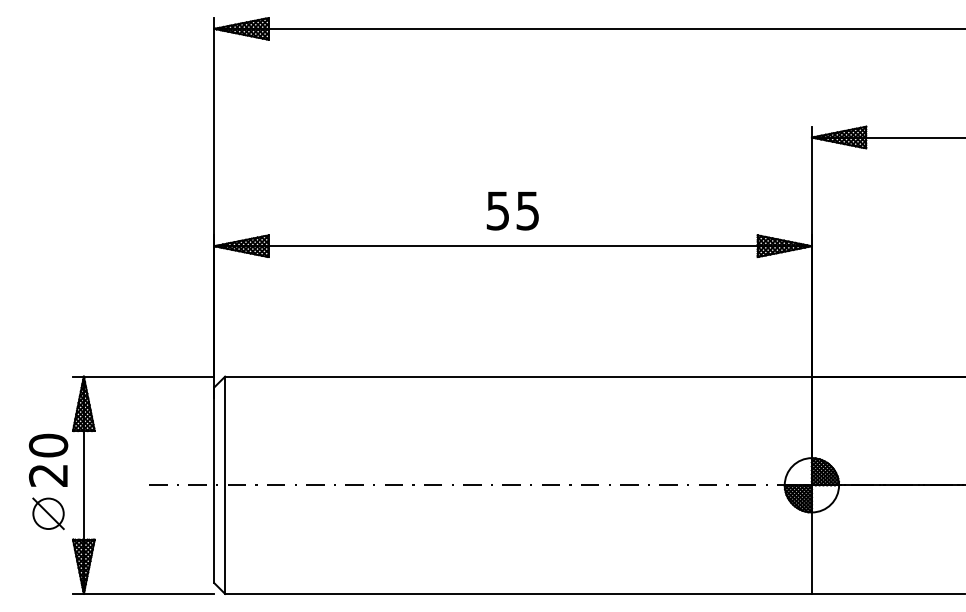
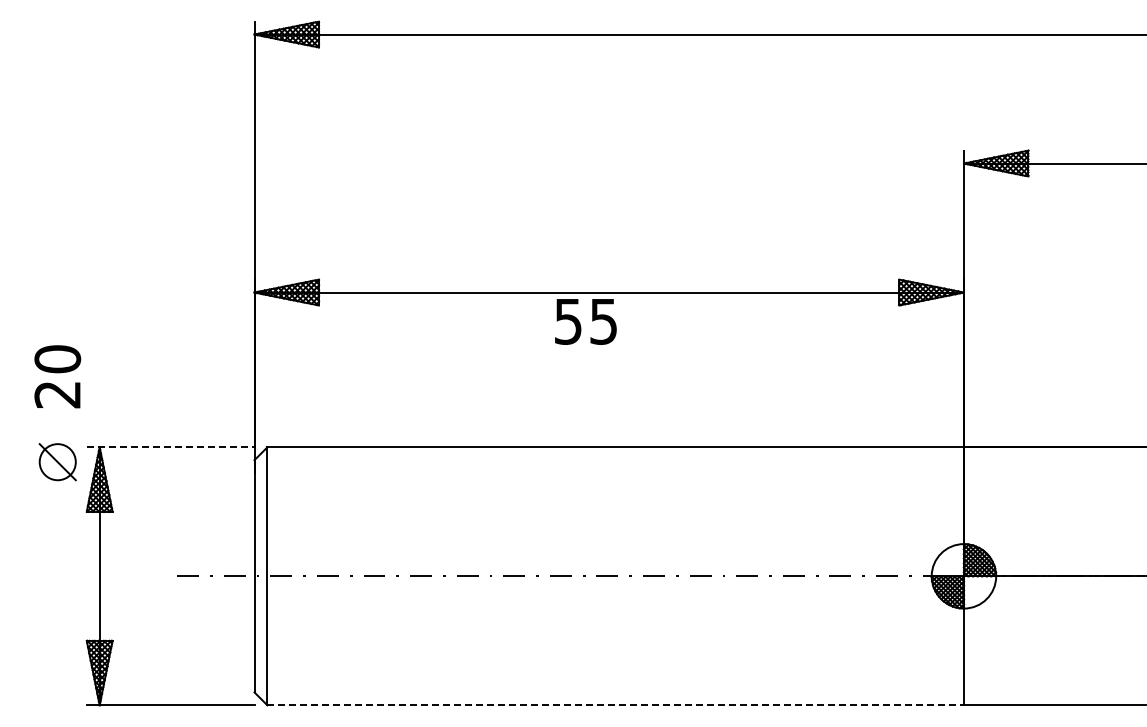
text: (512, 210) -> (585, 321), moved
line: (143, 376) -> (170, 447), solid -> dashed
text: (48, 460) -> (57, 376), moved
part: (48, 514) -> (57, 462), moved
line: (519, 594) -> (616, 705), solid -> dashed

